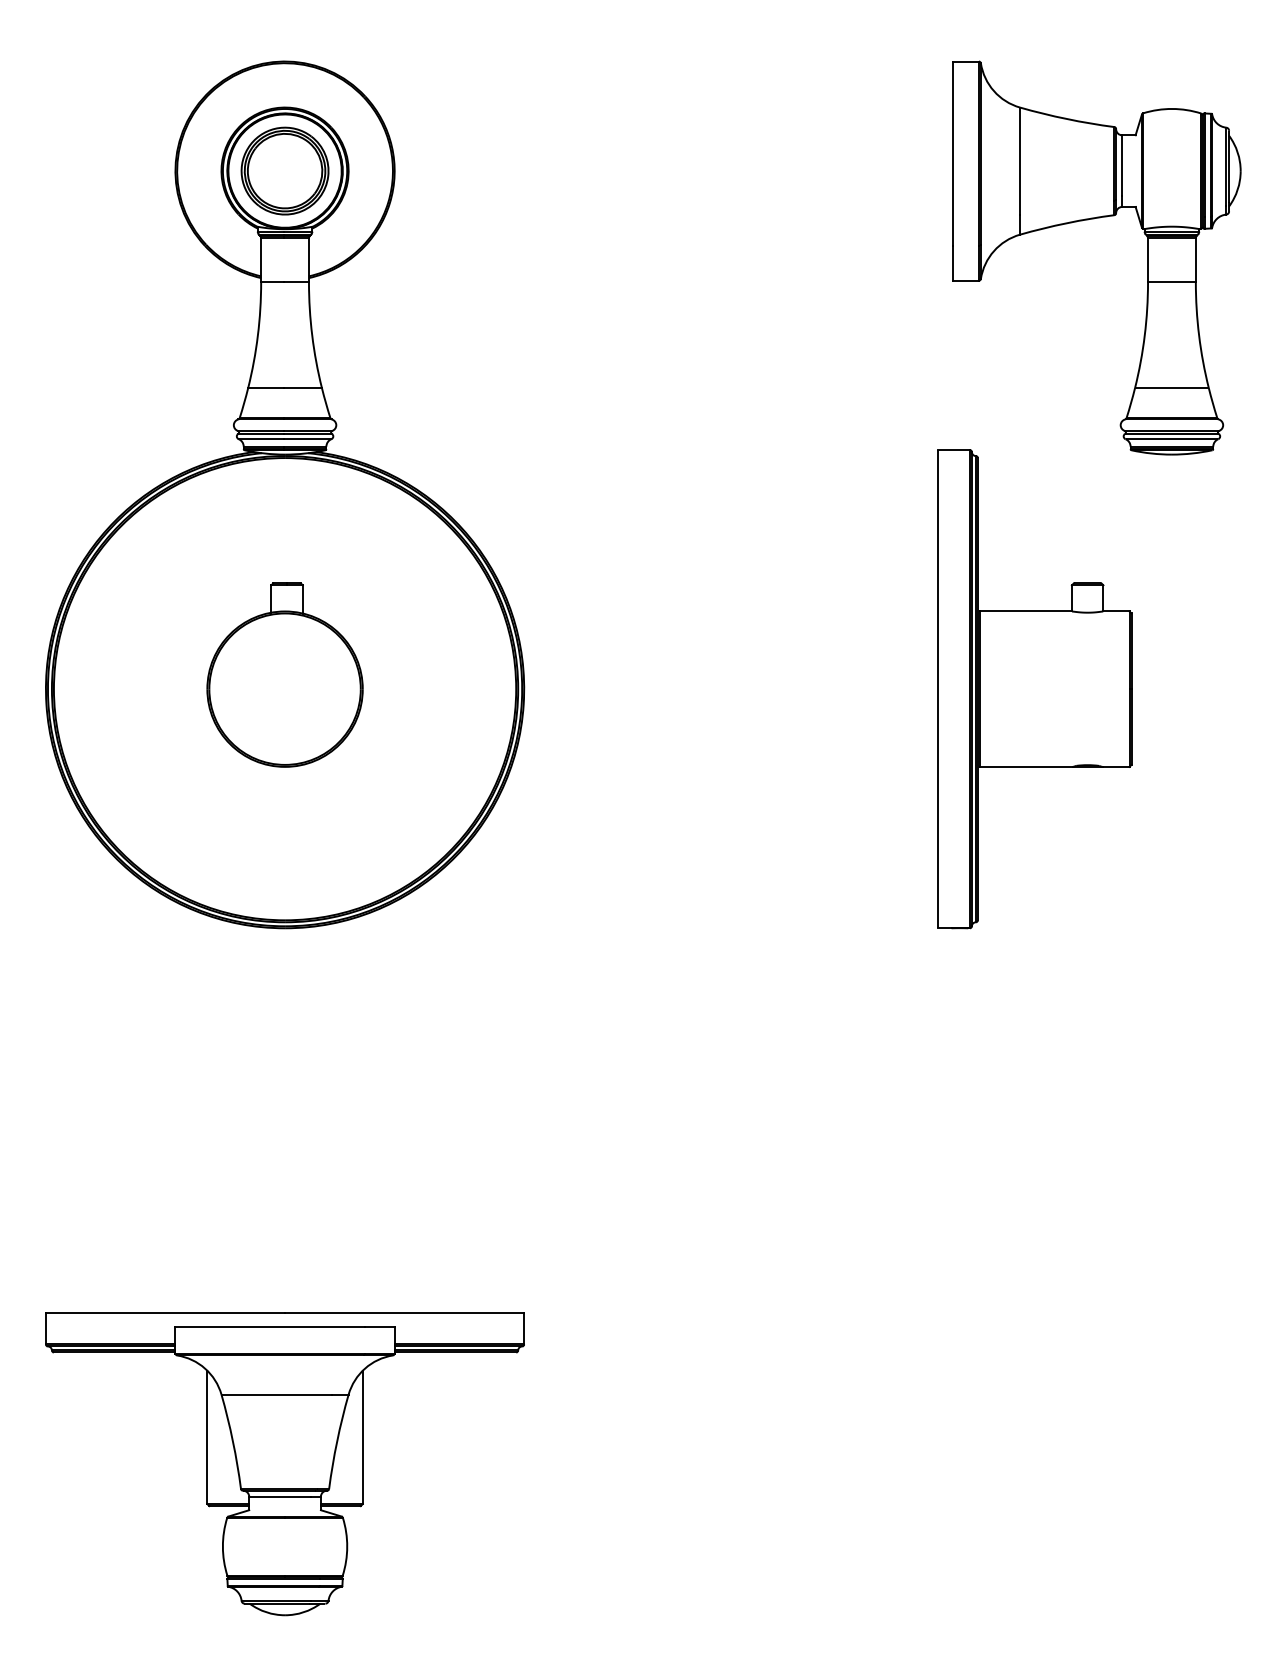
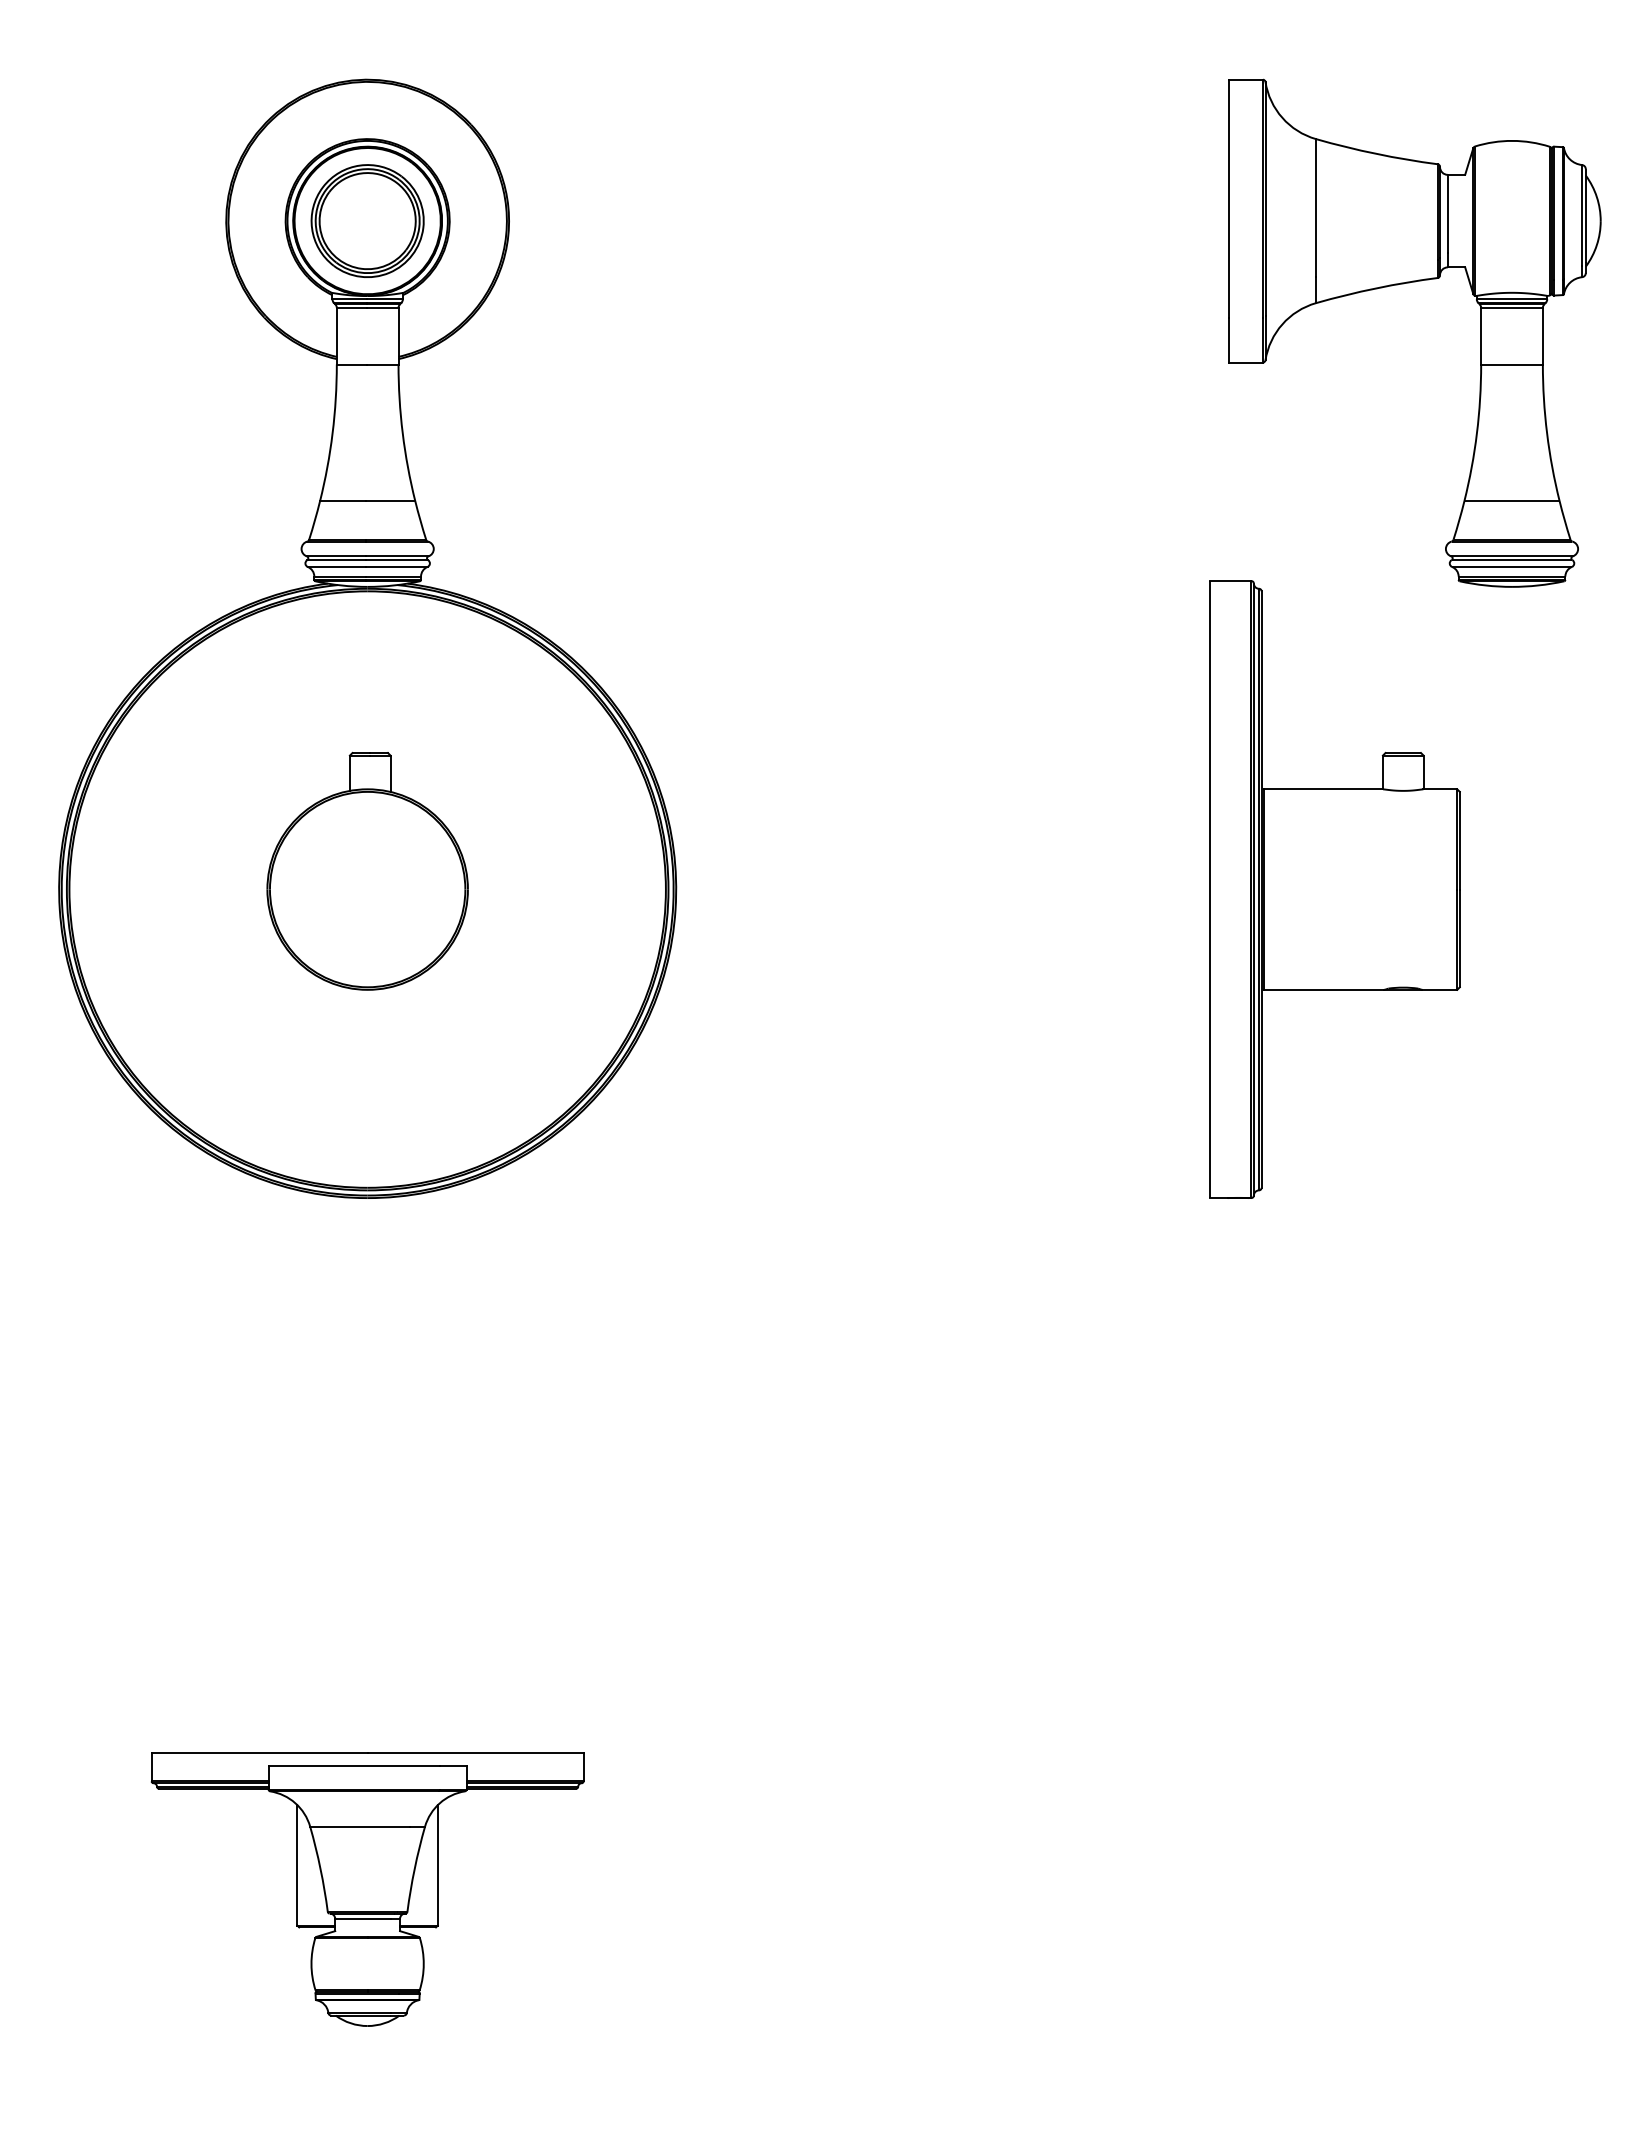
part: (284, 1464) -> (367, 1889), size x0.7

